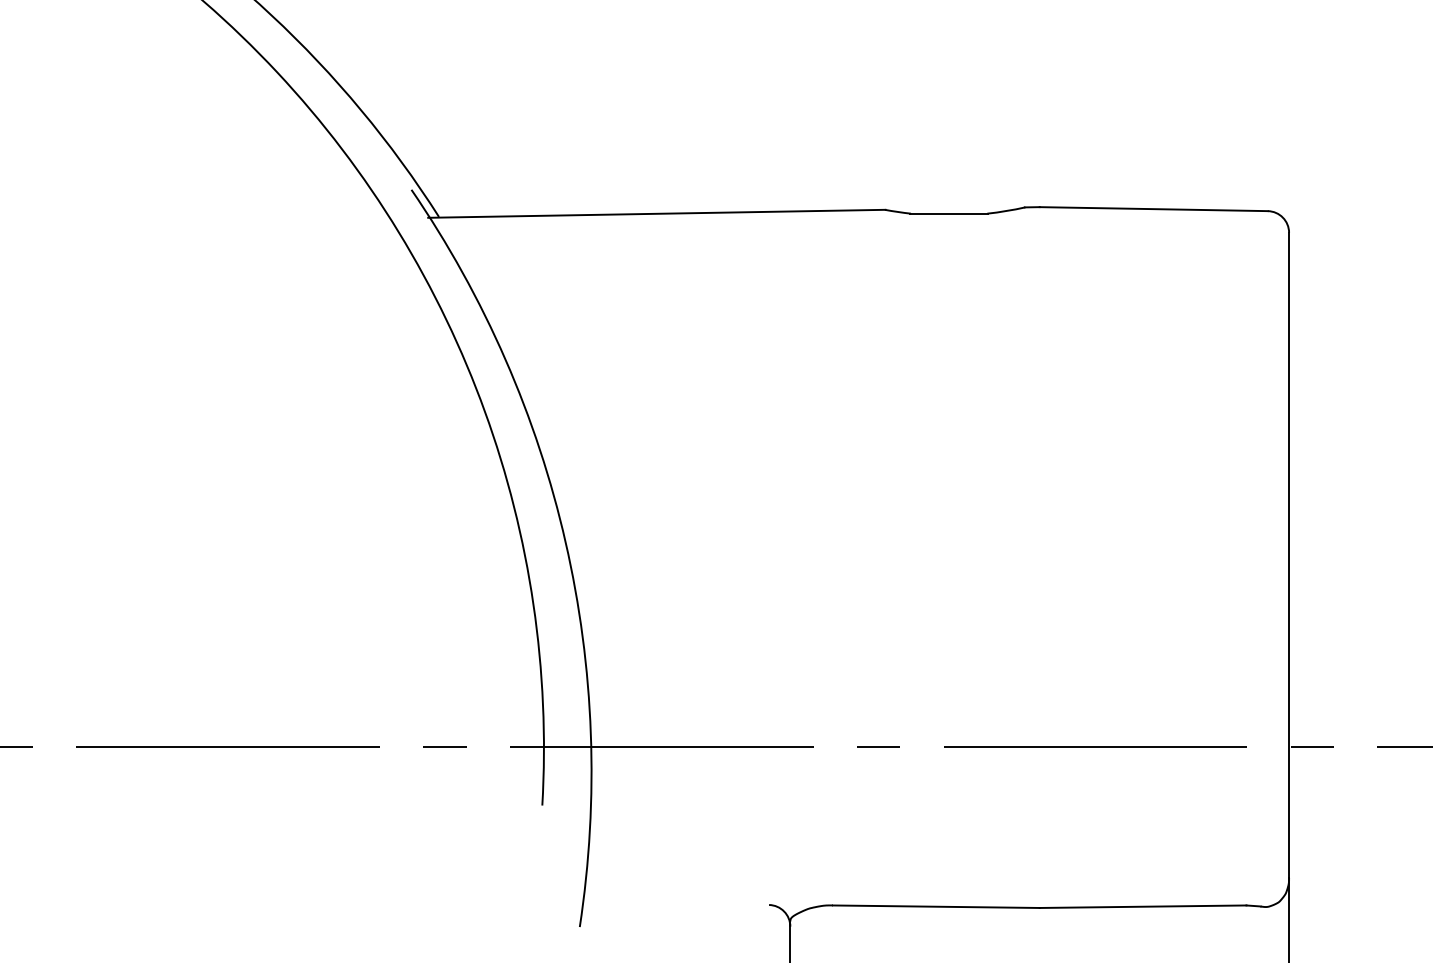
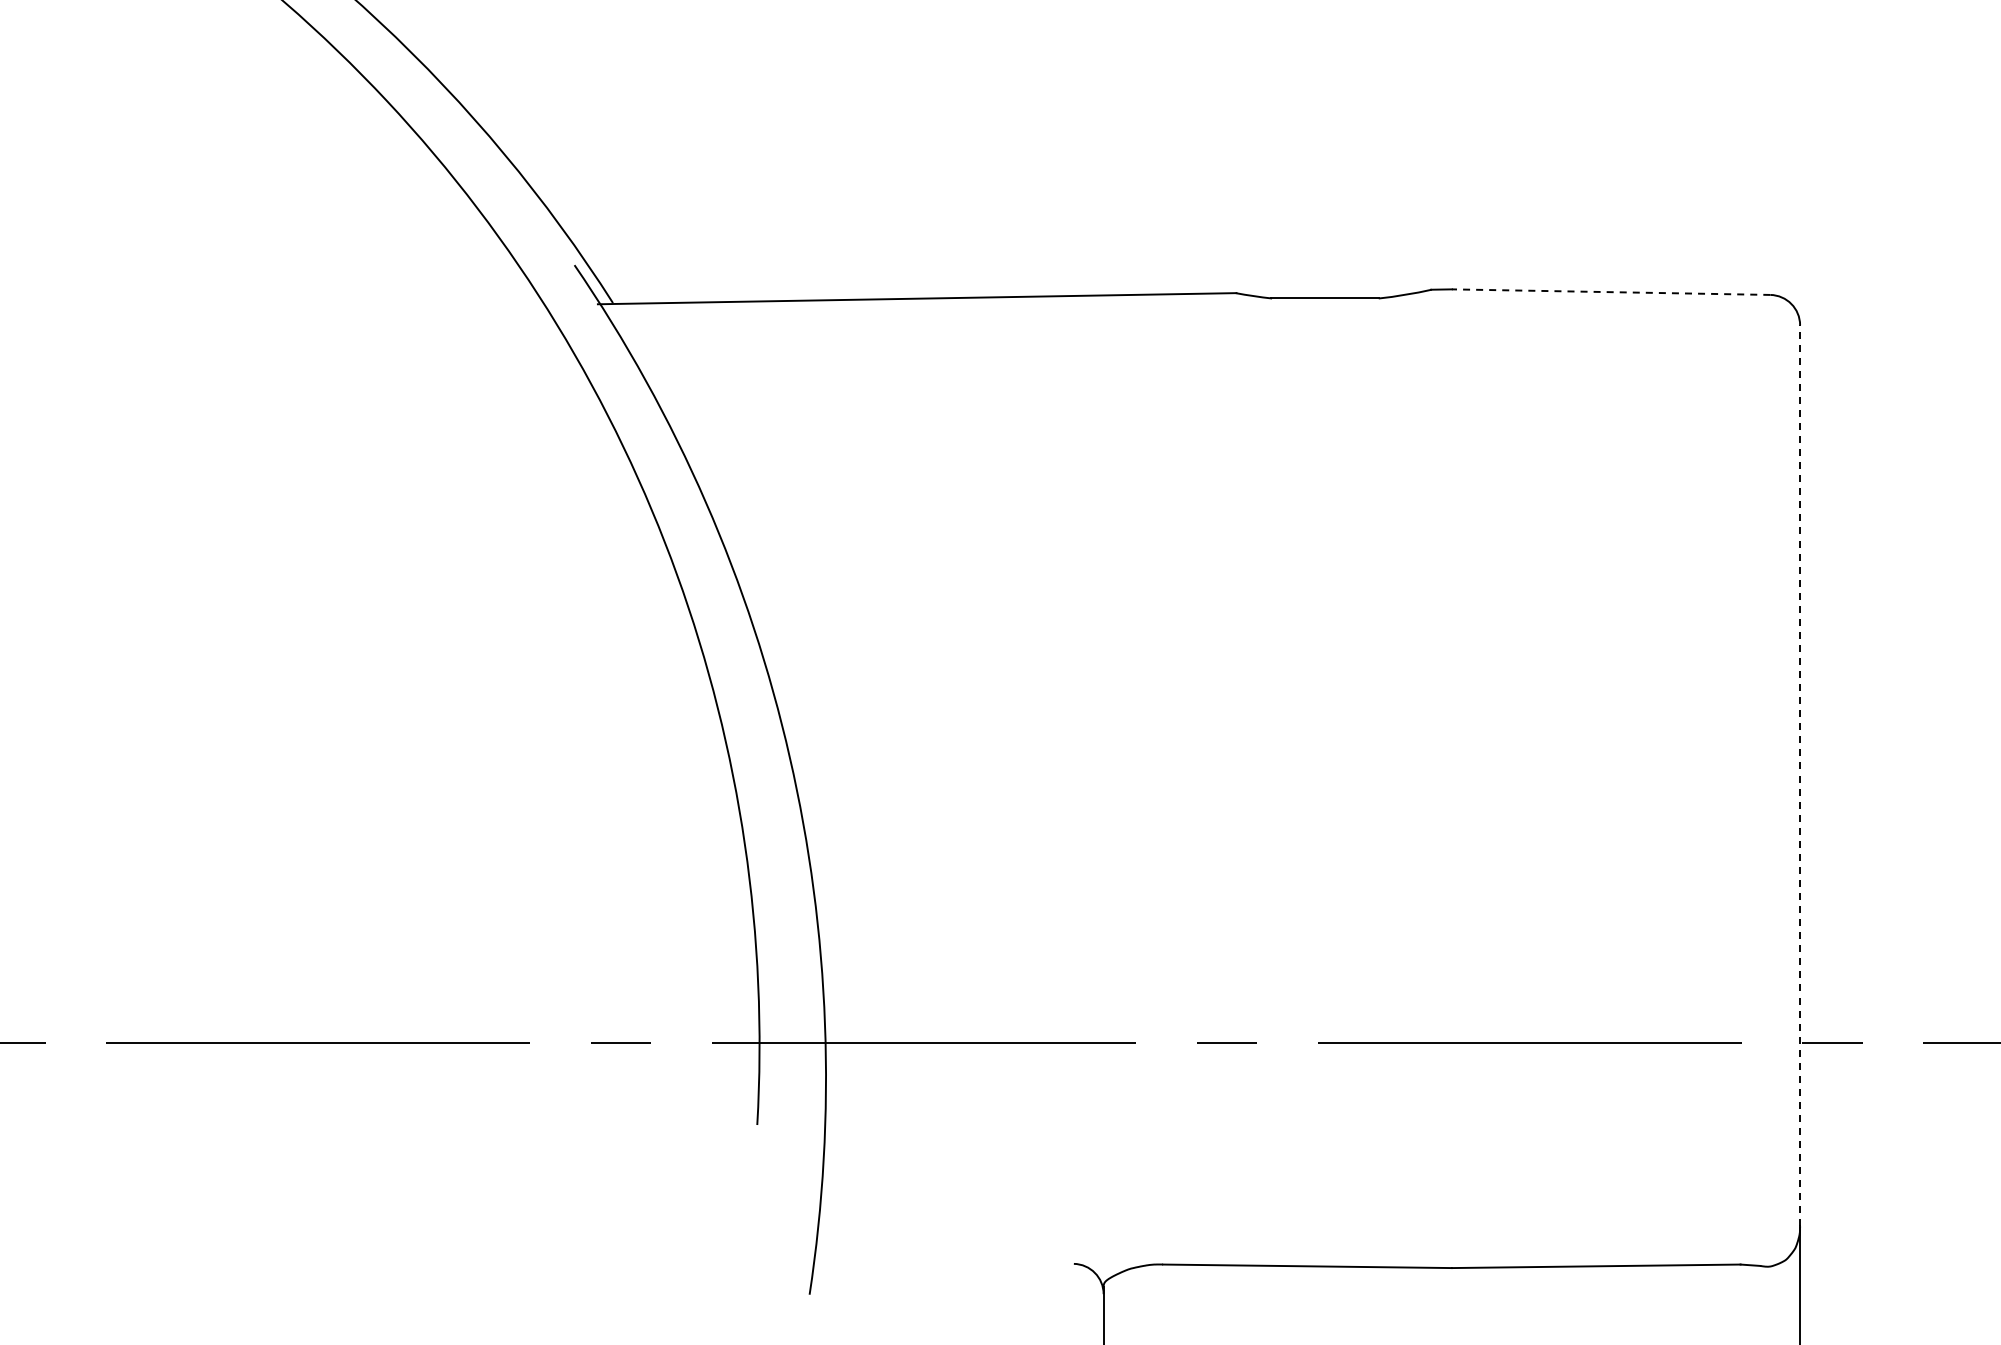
line: (1153, 209) -> (1610, 292), solid -> dashed
line: (1289, 555) -> (1800, 775), solid -> dashed

